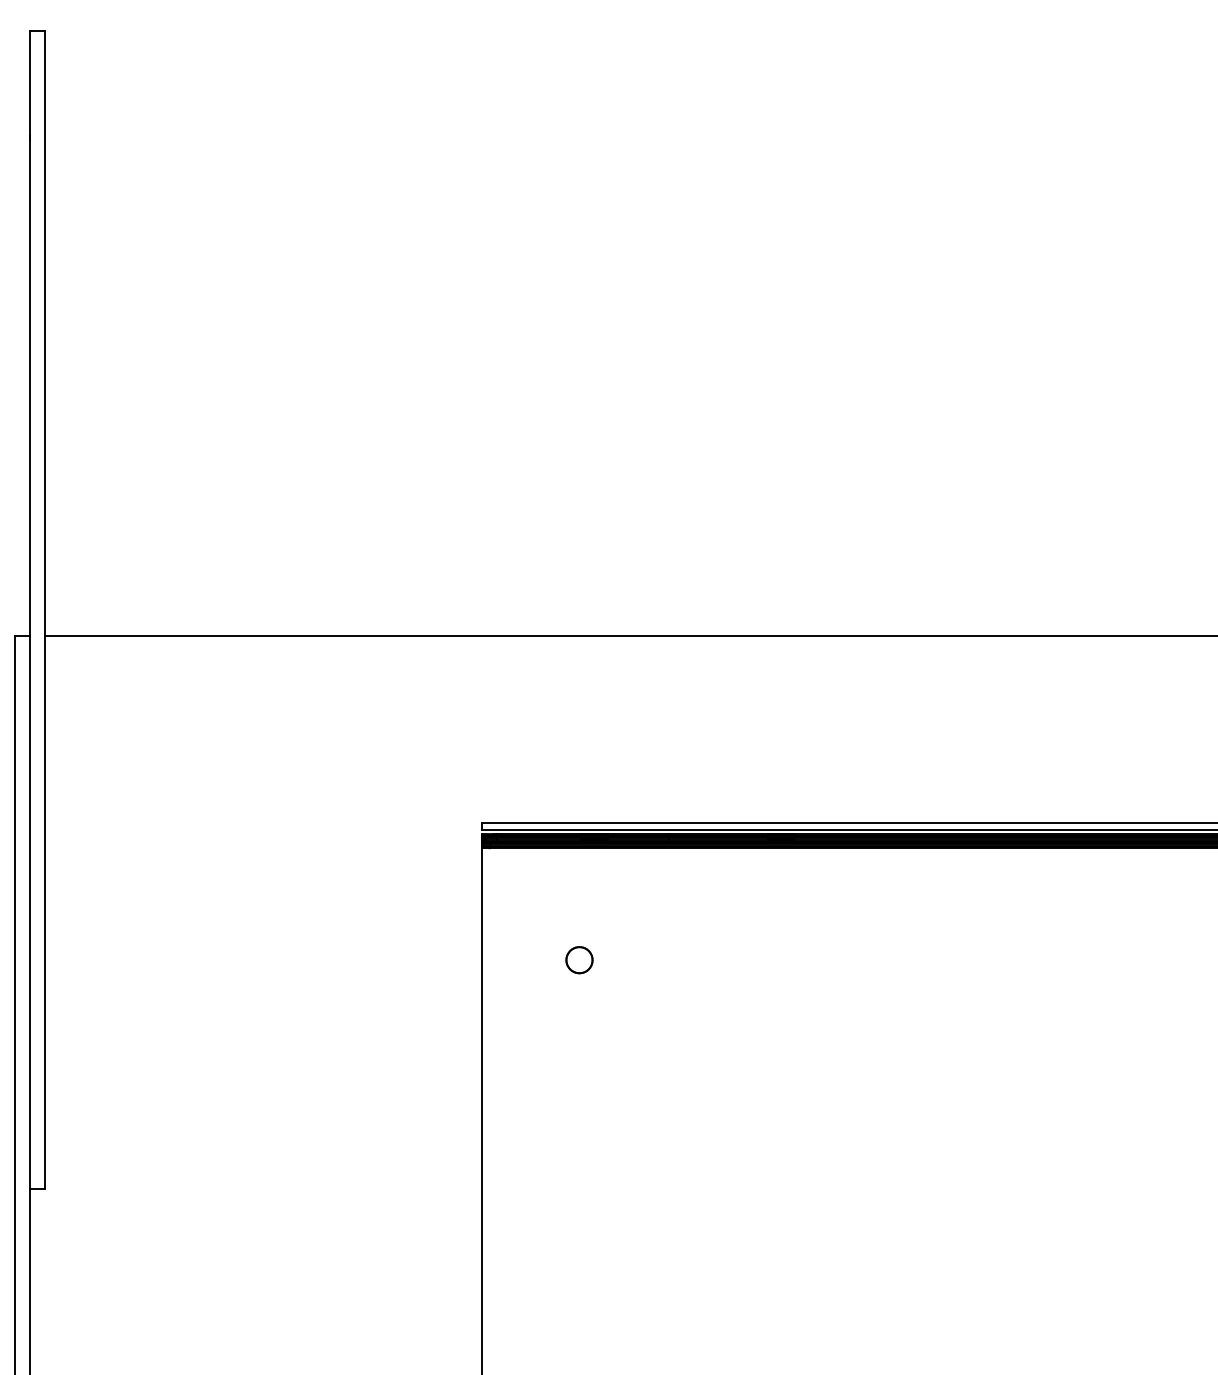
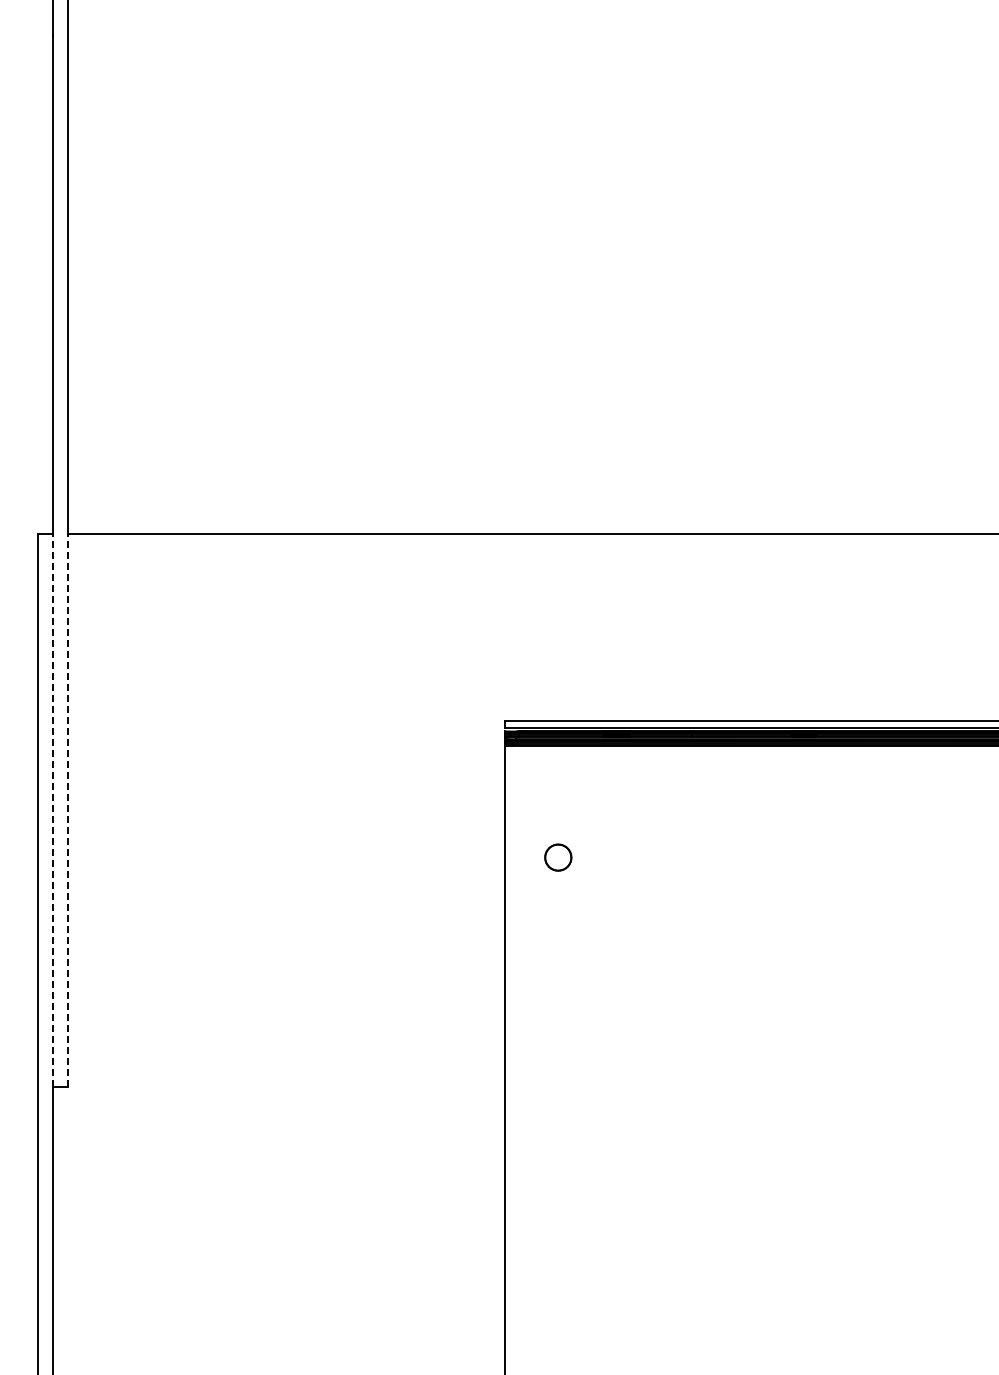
line: (30, 912) -> (53, 809), solid -> dashed
line: (45, 912) -> (68, 809), solid -> dashed
part: (579, 960) -> (558, 857), moved

